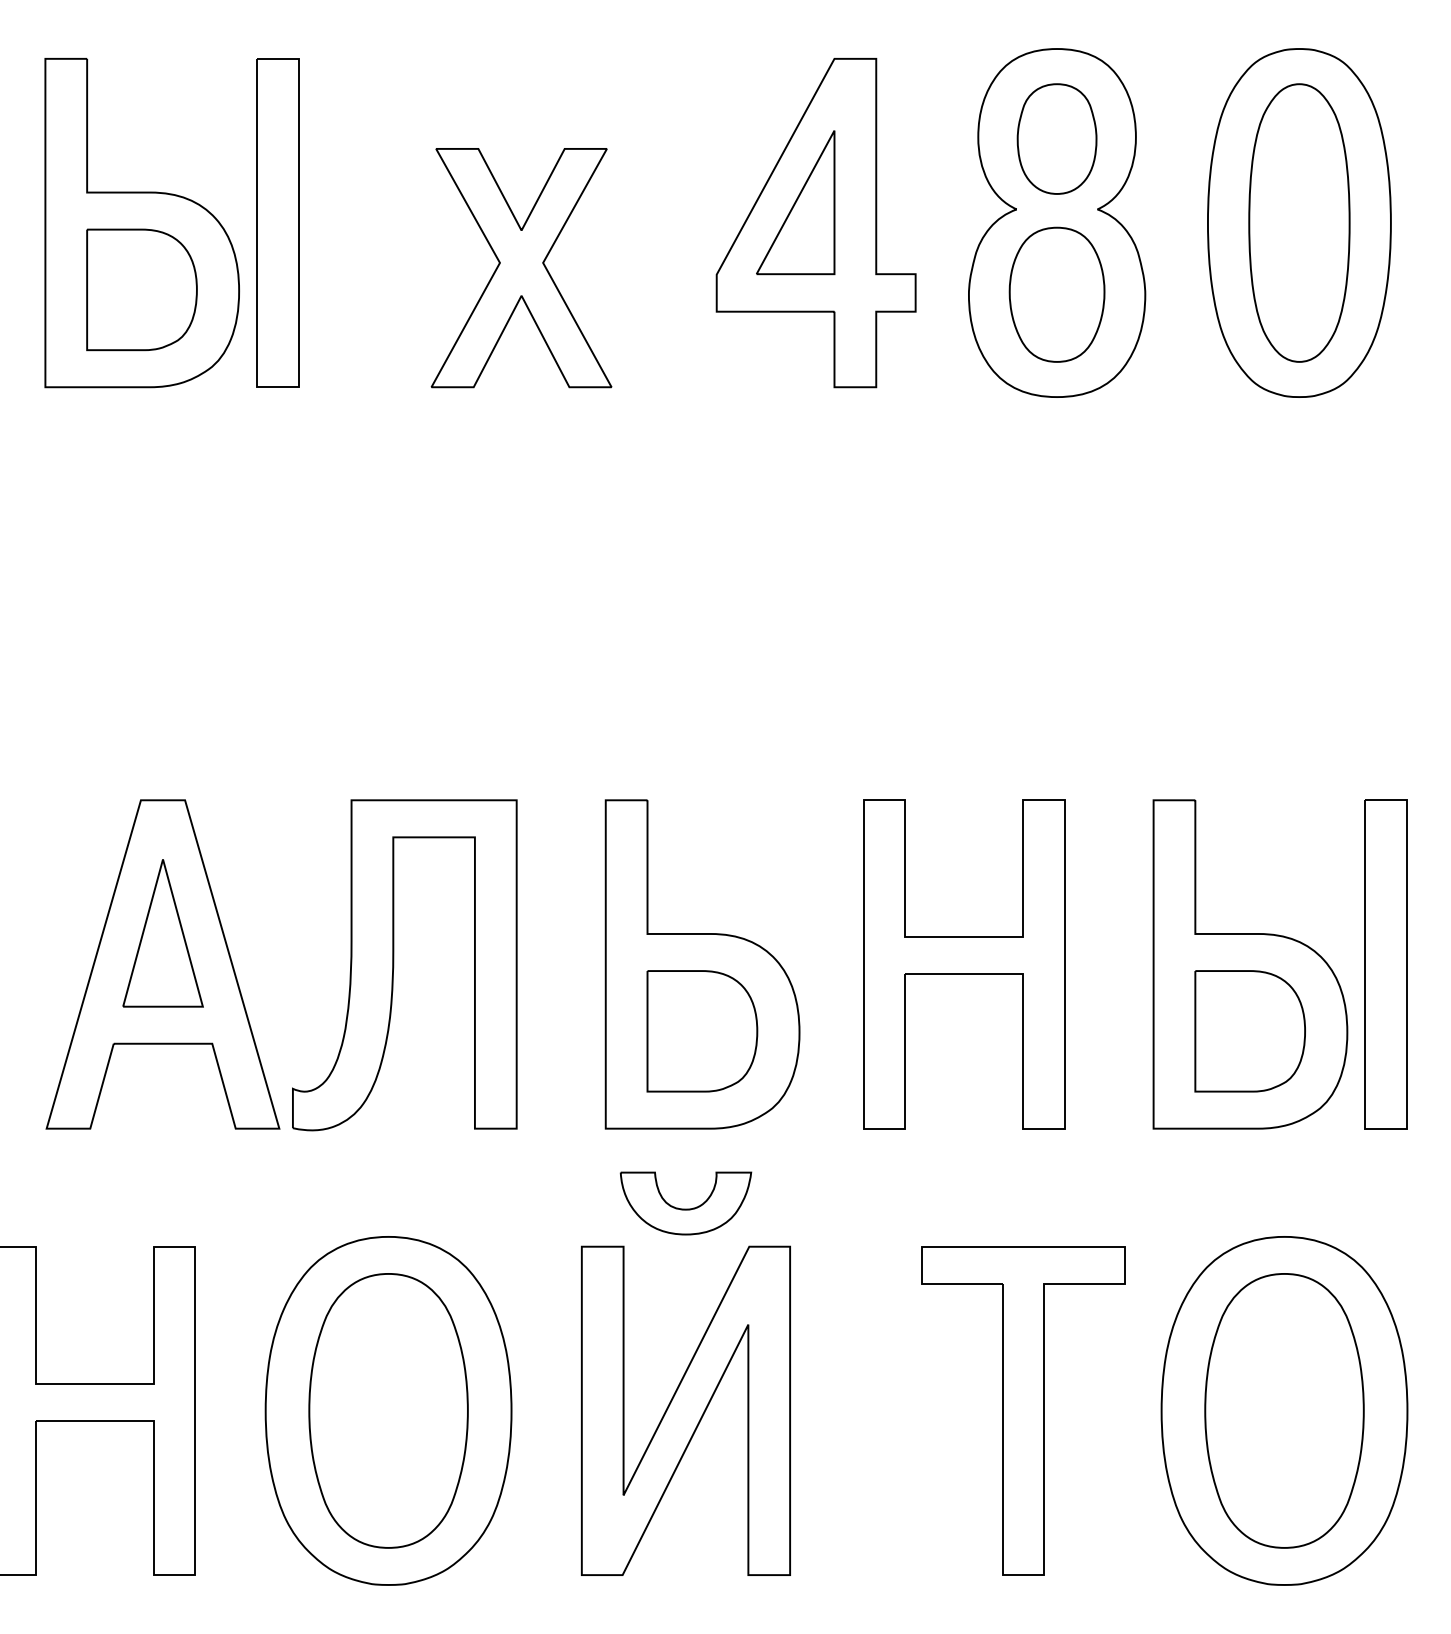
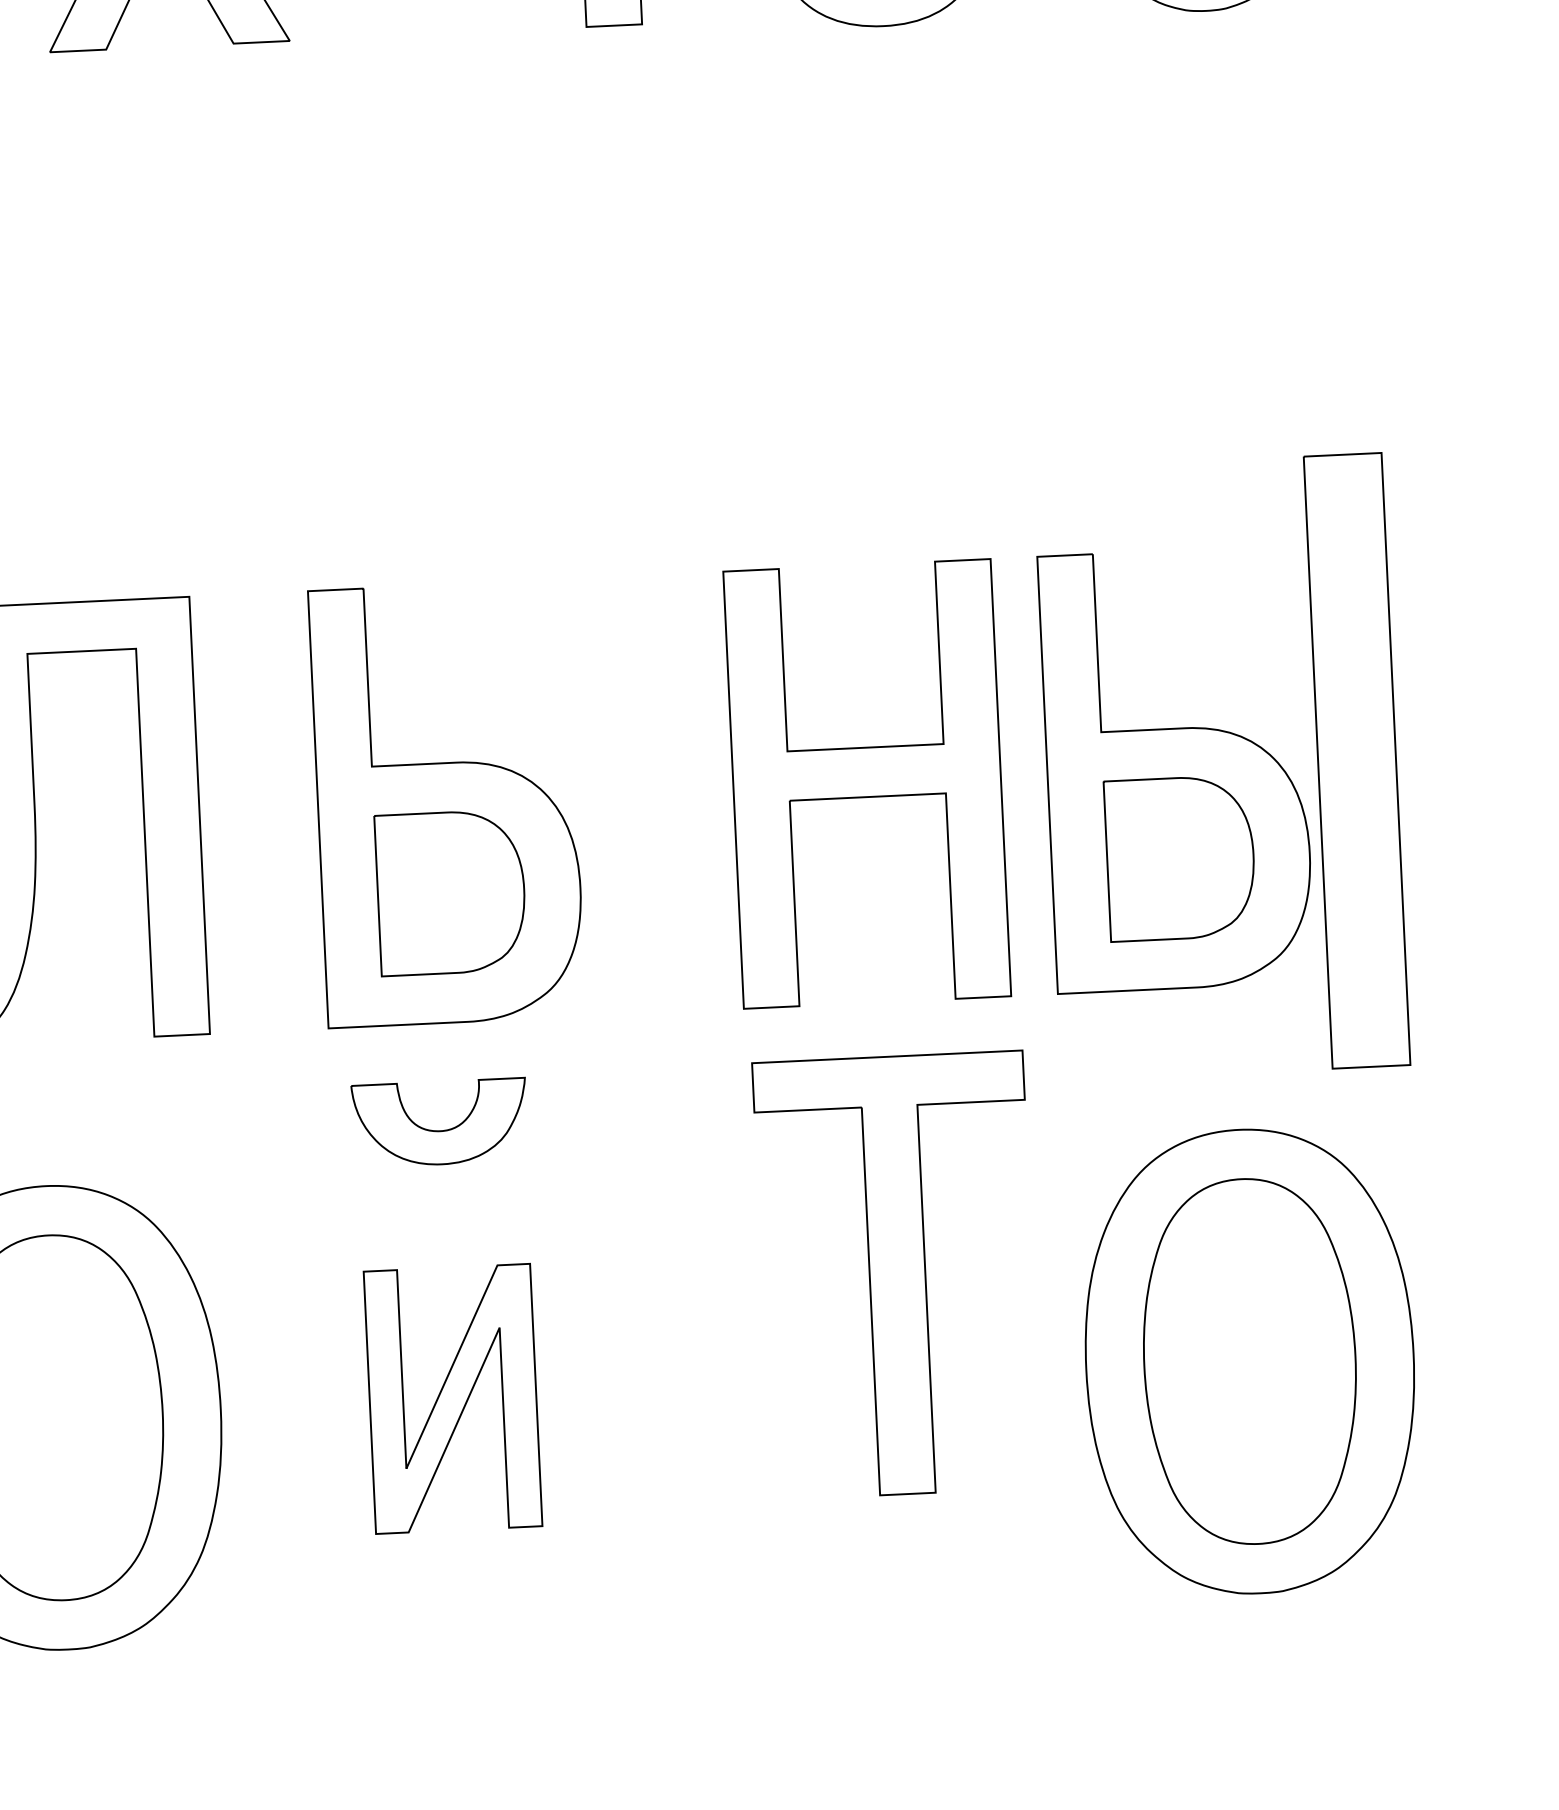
part: (964, 964) -> (867, 783), moved
part: (1385, 964) -> (1356, 760), size x1.4
part: (685, 1410) -> (452, 1398), size x0.6
part: (1023, 1410) -> (897, 1274), moved

